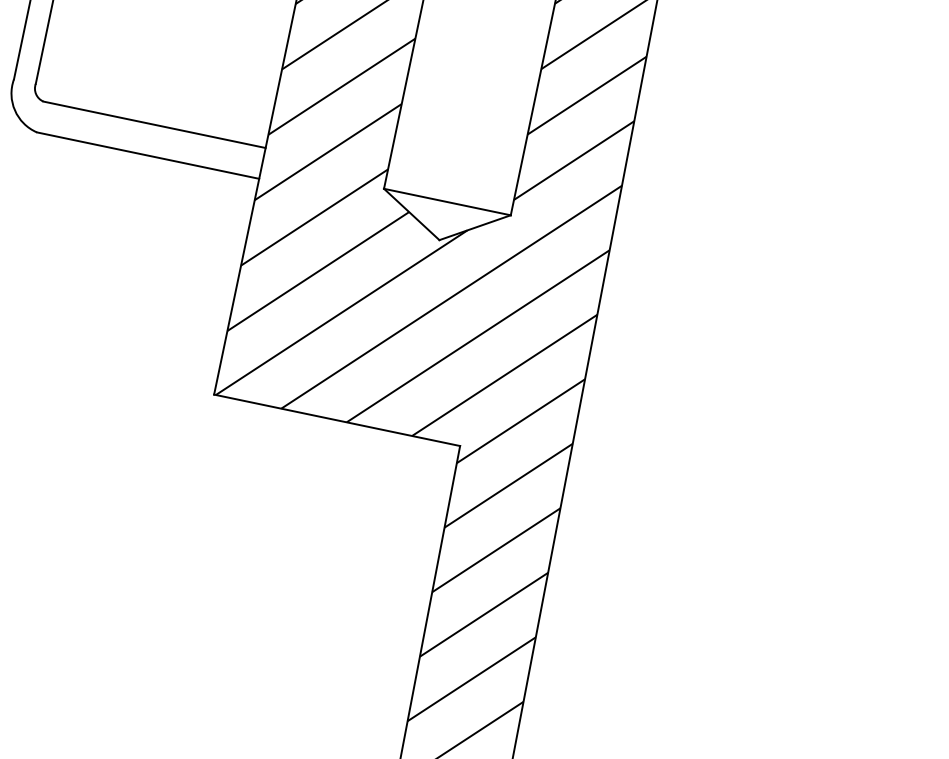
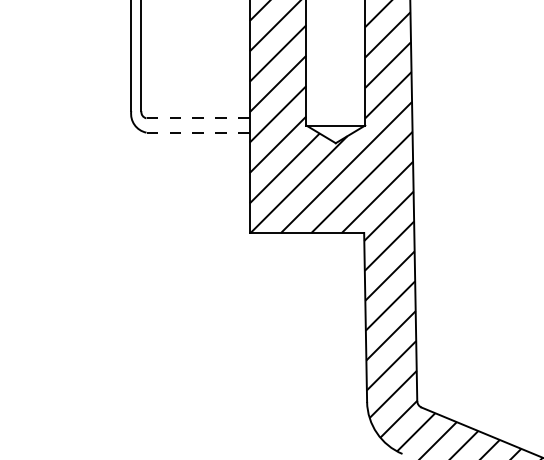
line: (155, 125) -> (198, 118), solid -> dashed
line: (148, 155) -> (198, 132), solid -> dashed

